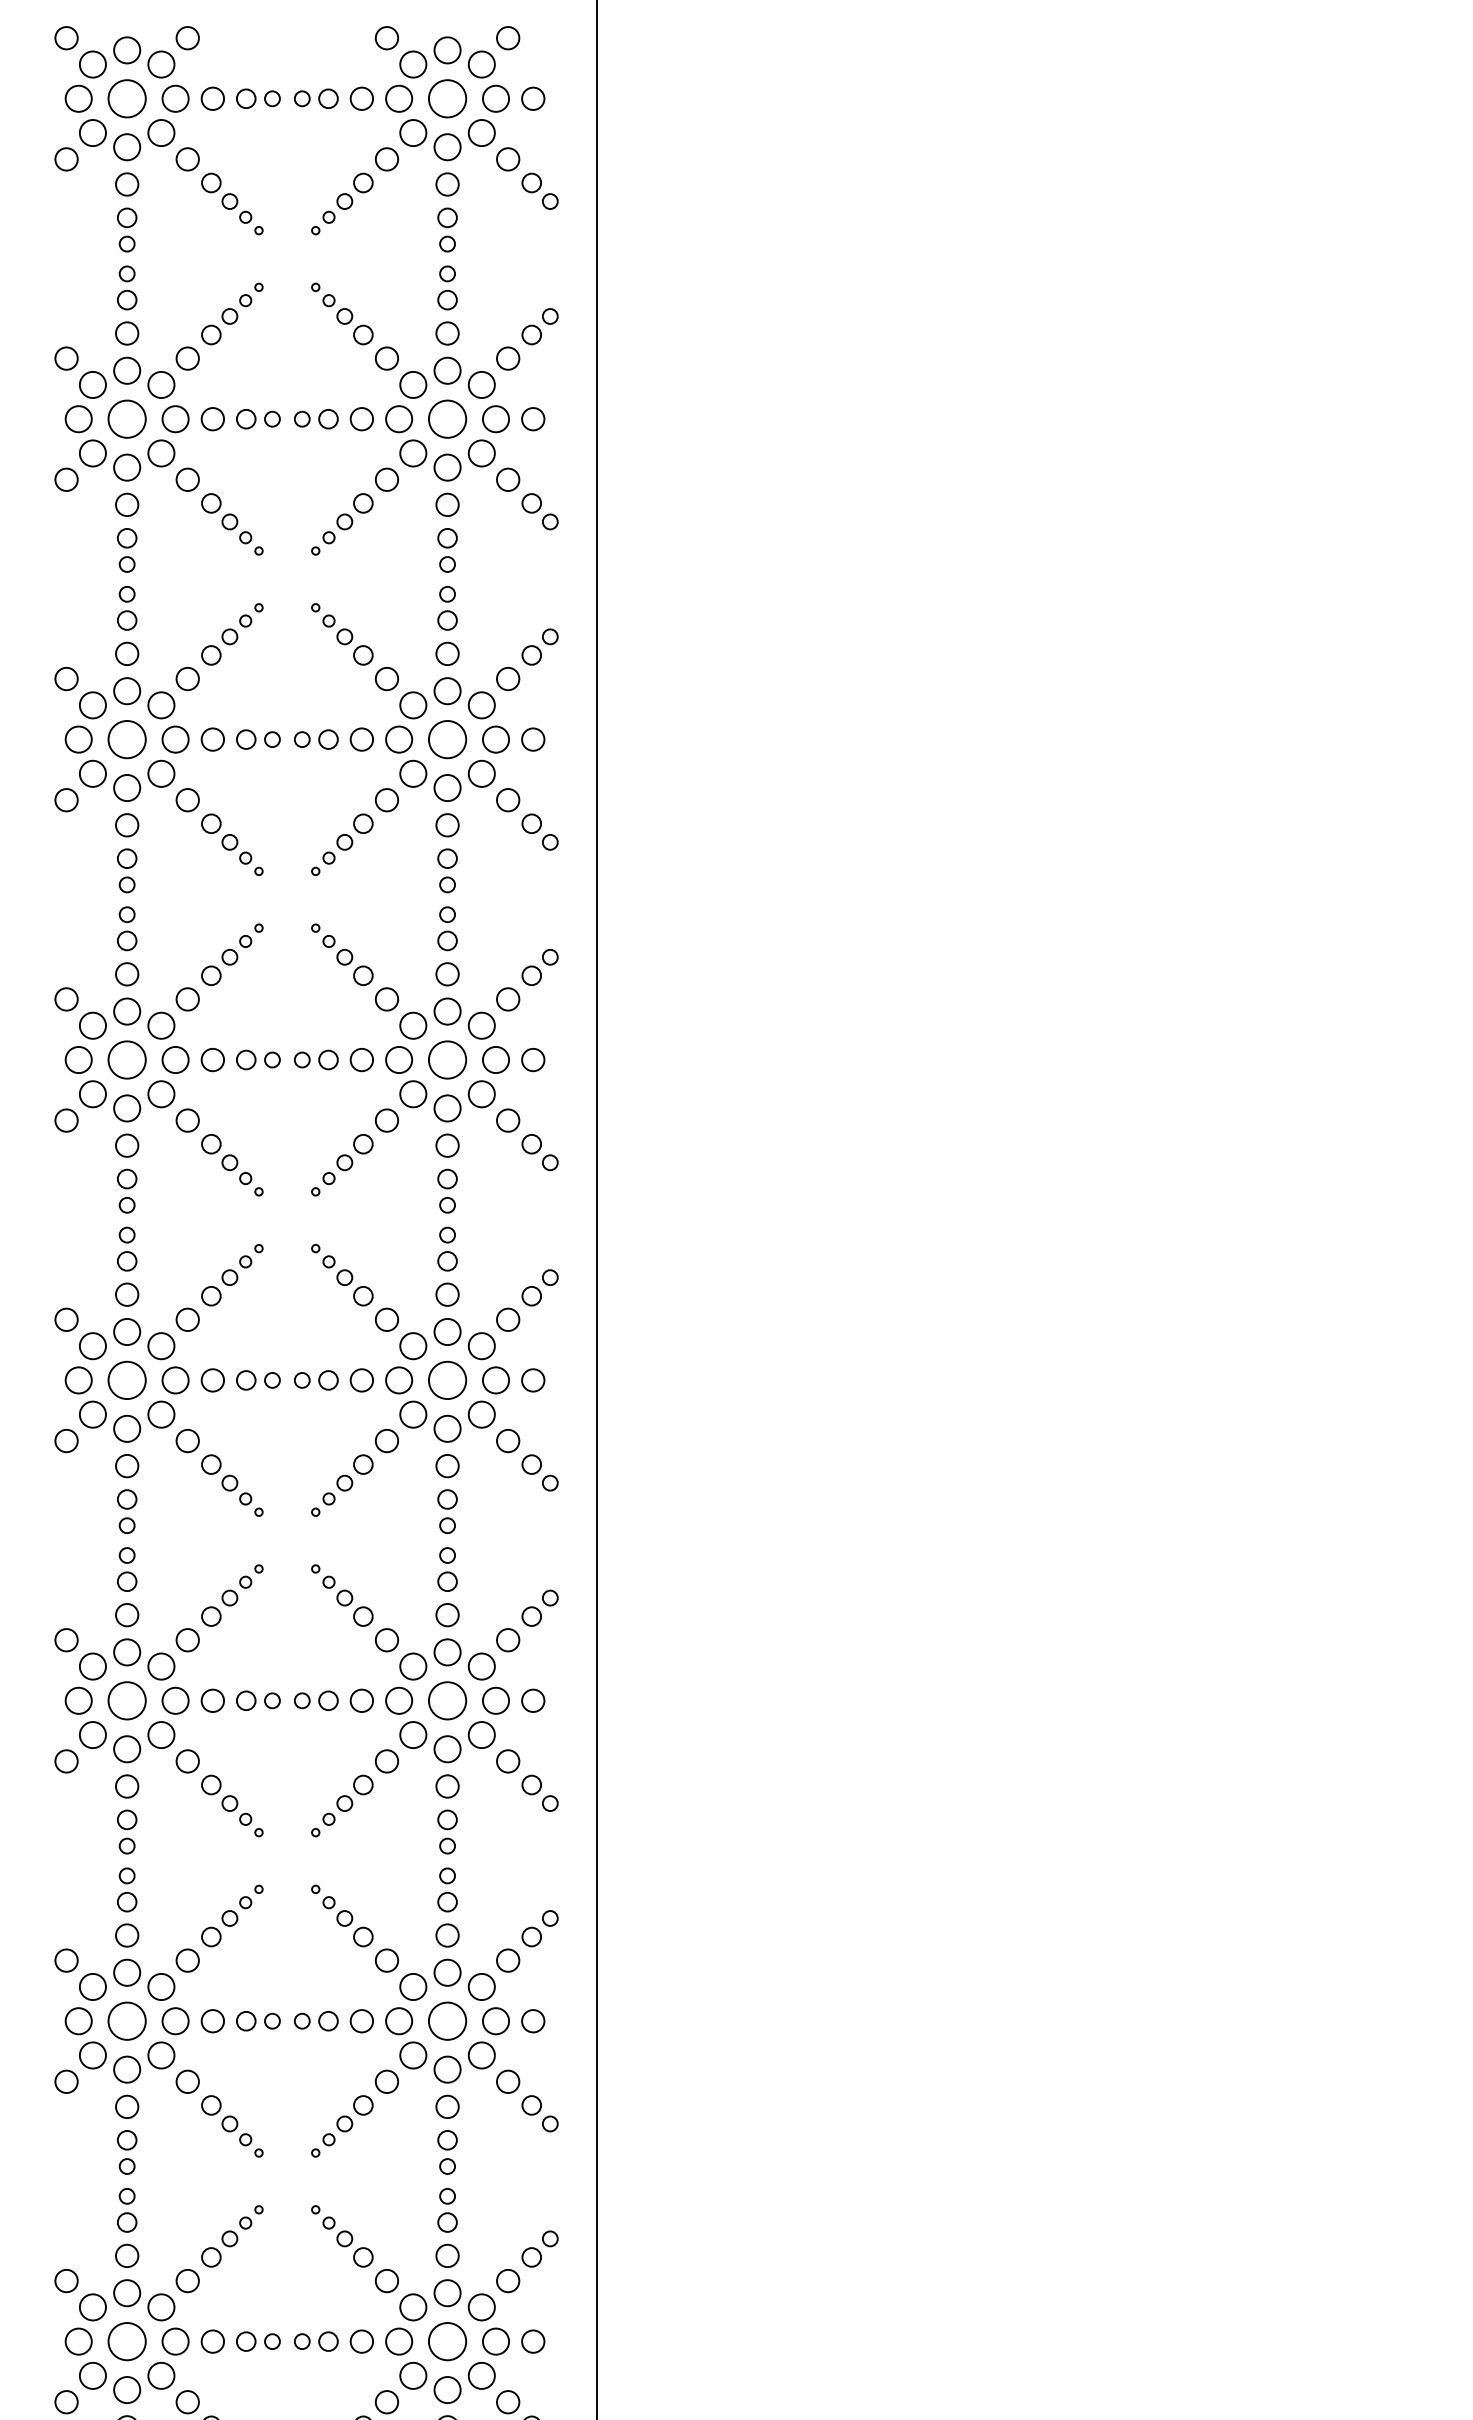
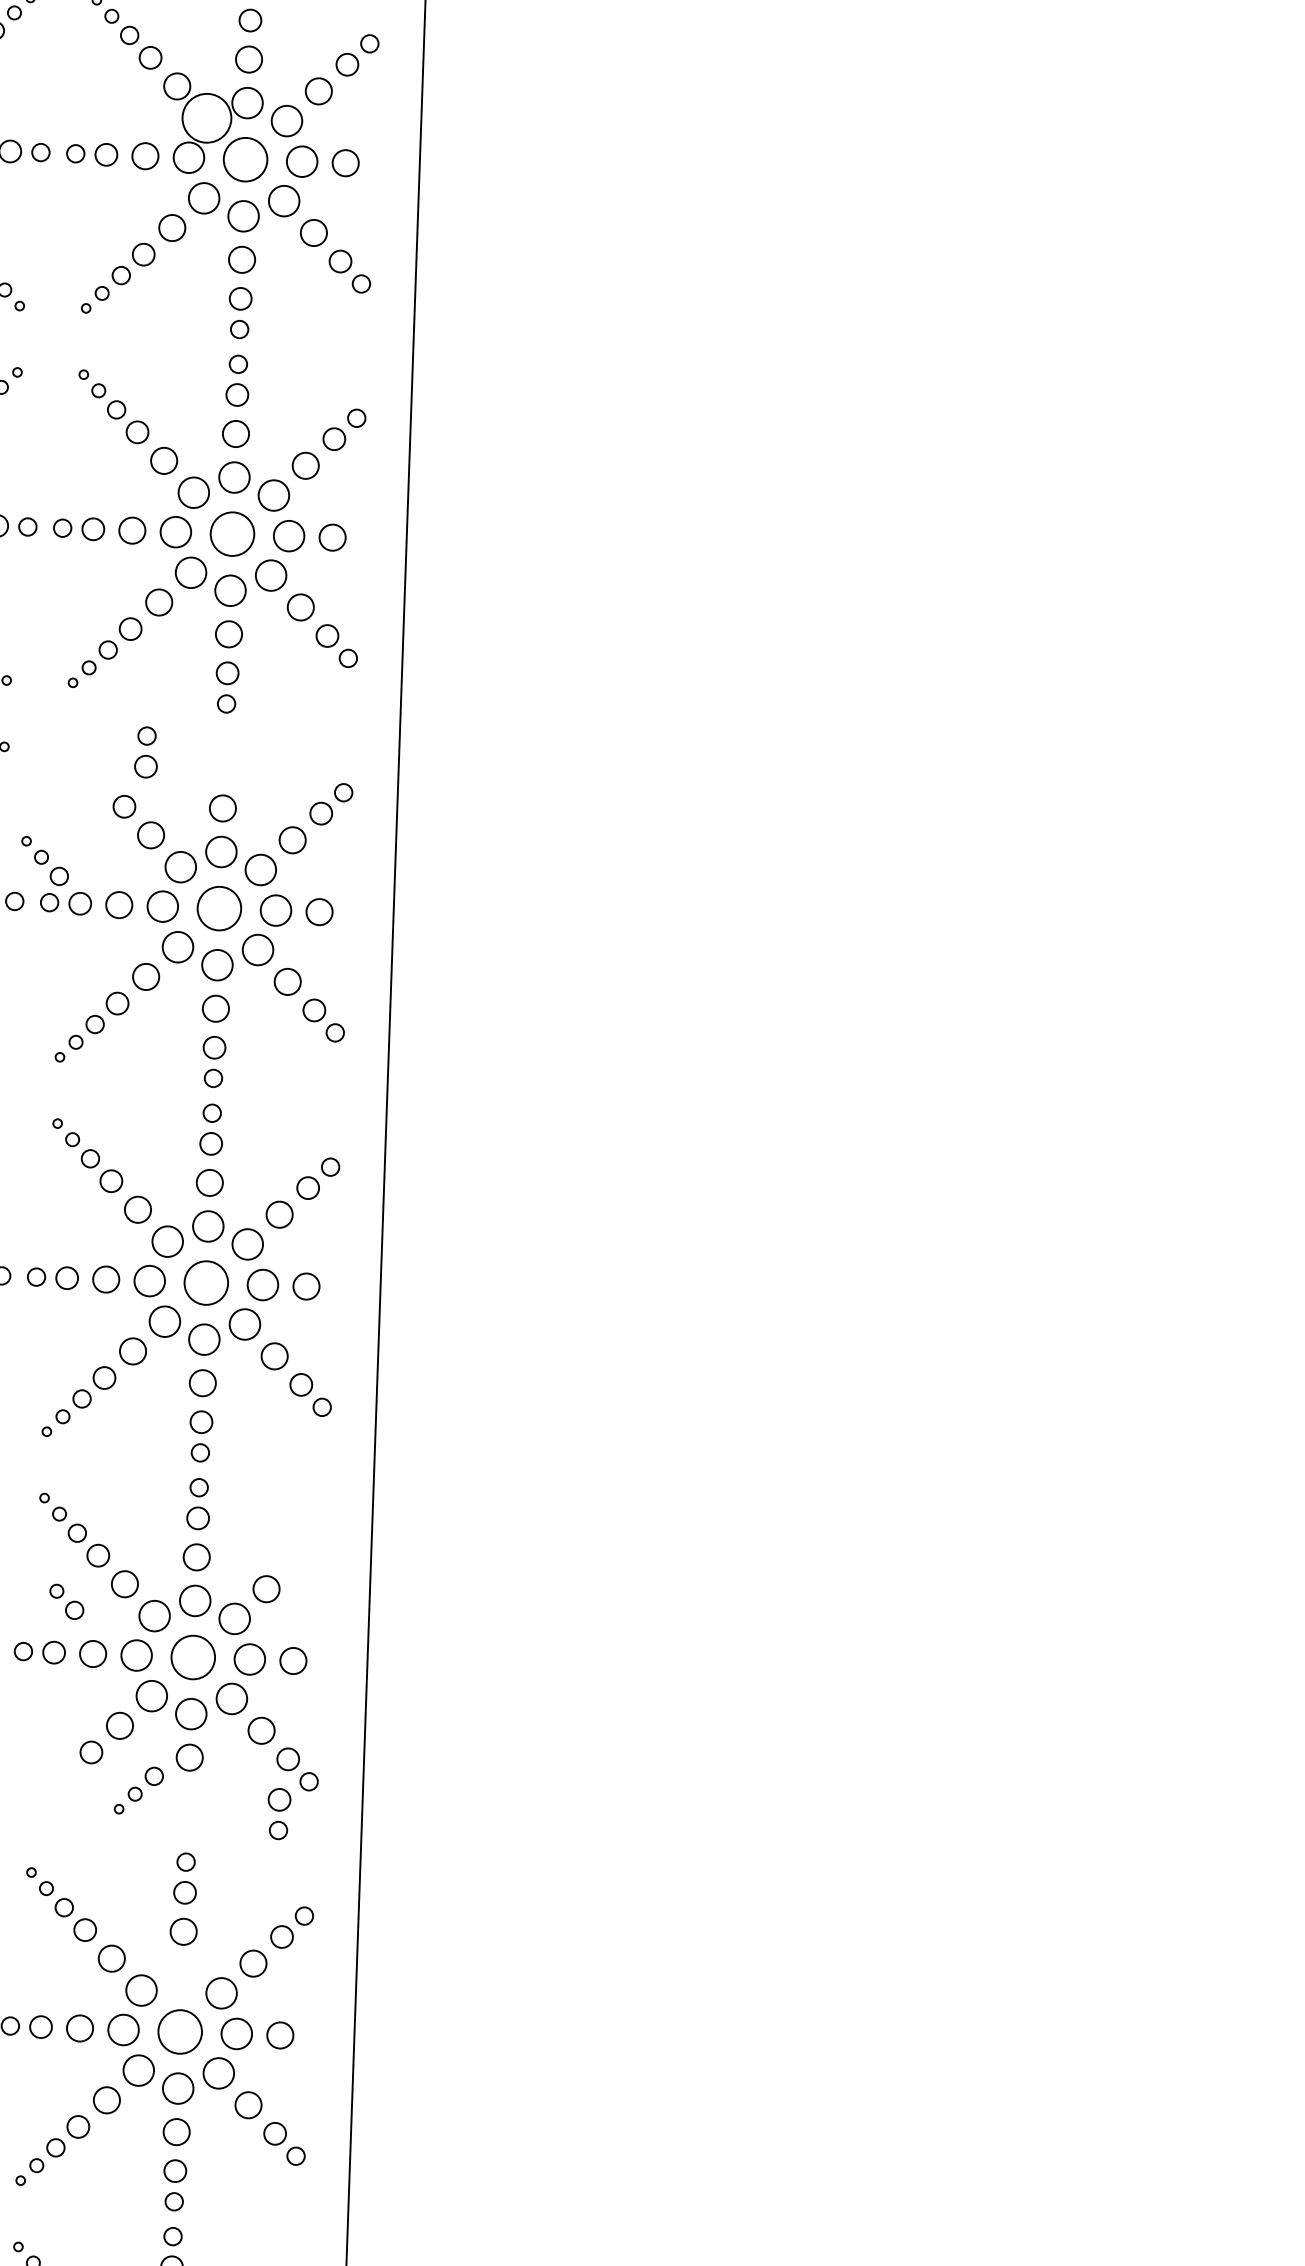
circle: (413, 384) -> (207, 117), size x1.6
part: (447, 928) -> (146, 752), moved
part: (332, 944) -> (45, 860), moved
part: (539, 1607) -> (304, 1552), removed
part: (337, 1656) -> (66, 1601), added
part: (332, 1816) -> (139, 1790), moved
part: (447, 1831) -> (279, 1813), moved
circle: (447, 1972) -> (182, 1975), removed

